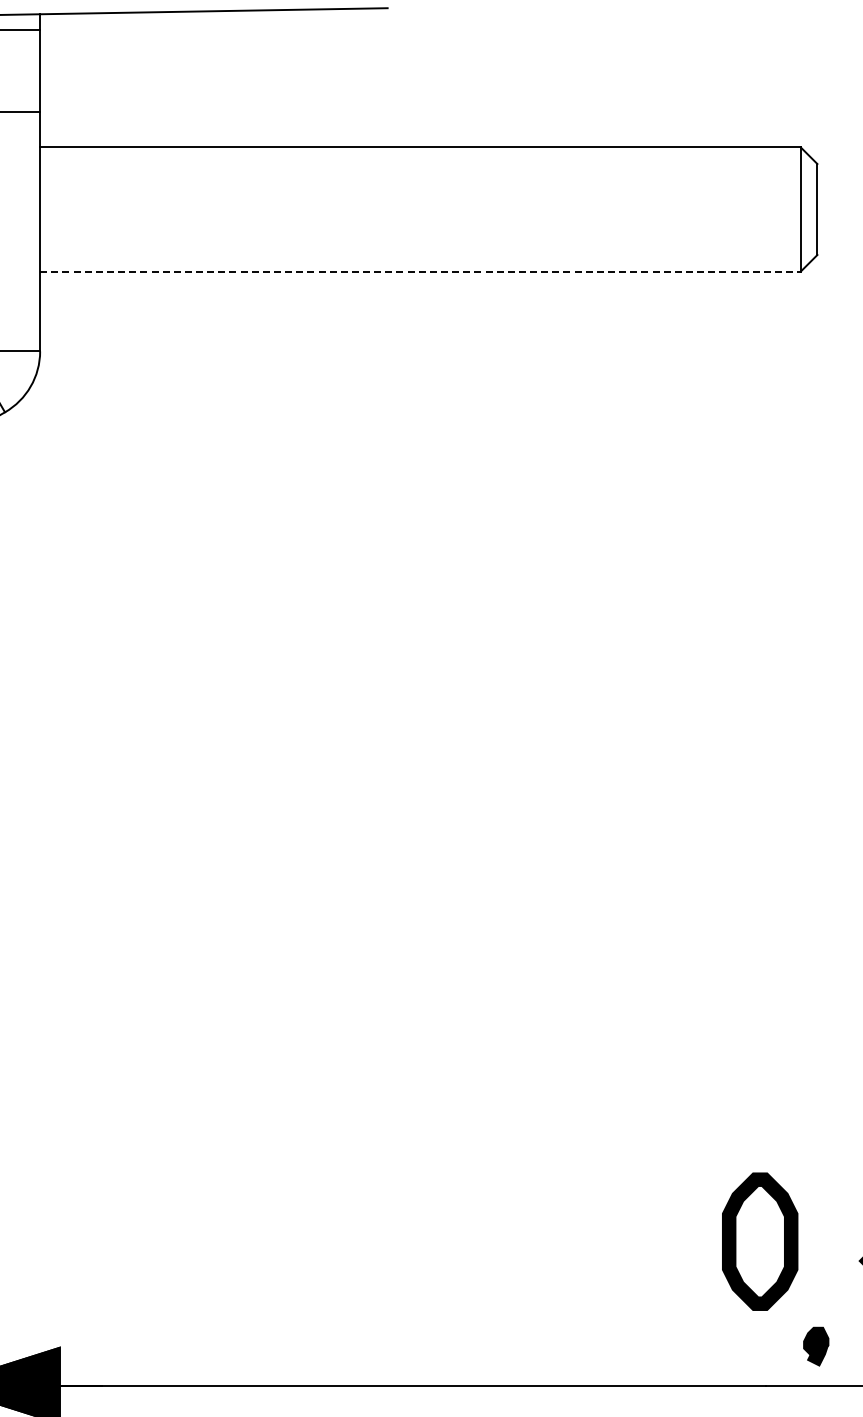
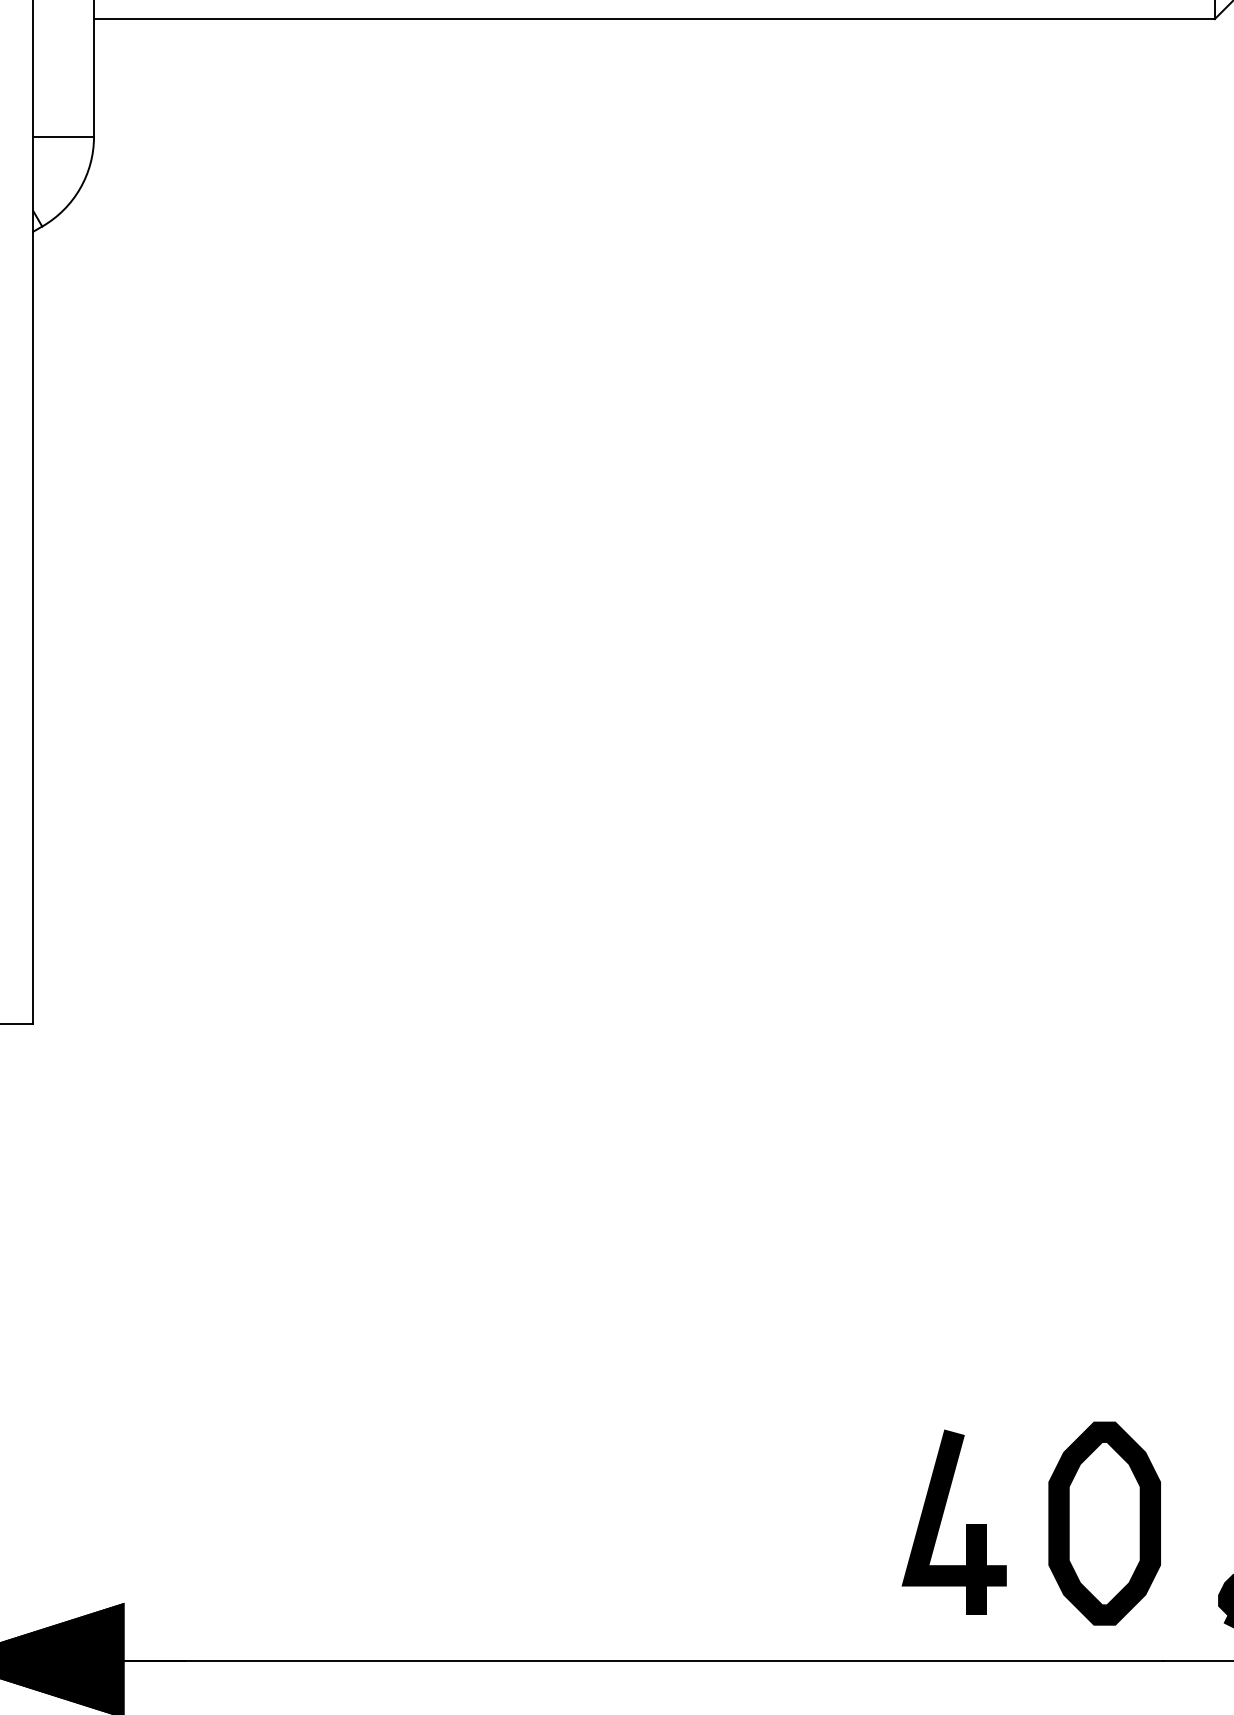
line: (421, 271) -> (655, 19), dashed -> solid
part: (760, 1241) -> (1105, 1523), moved
part: (615, 1291) -> (941, 1521), added

